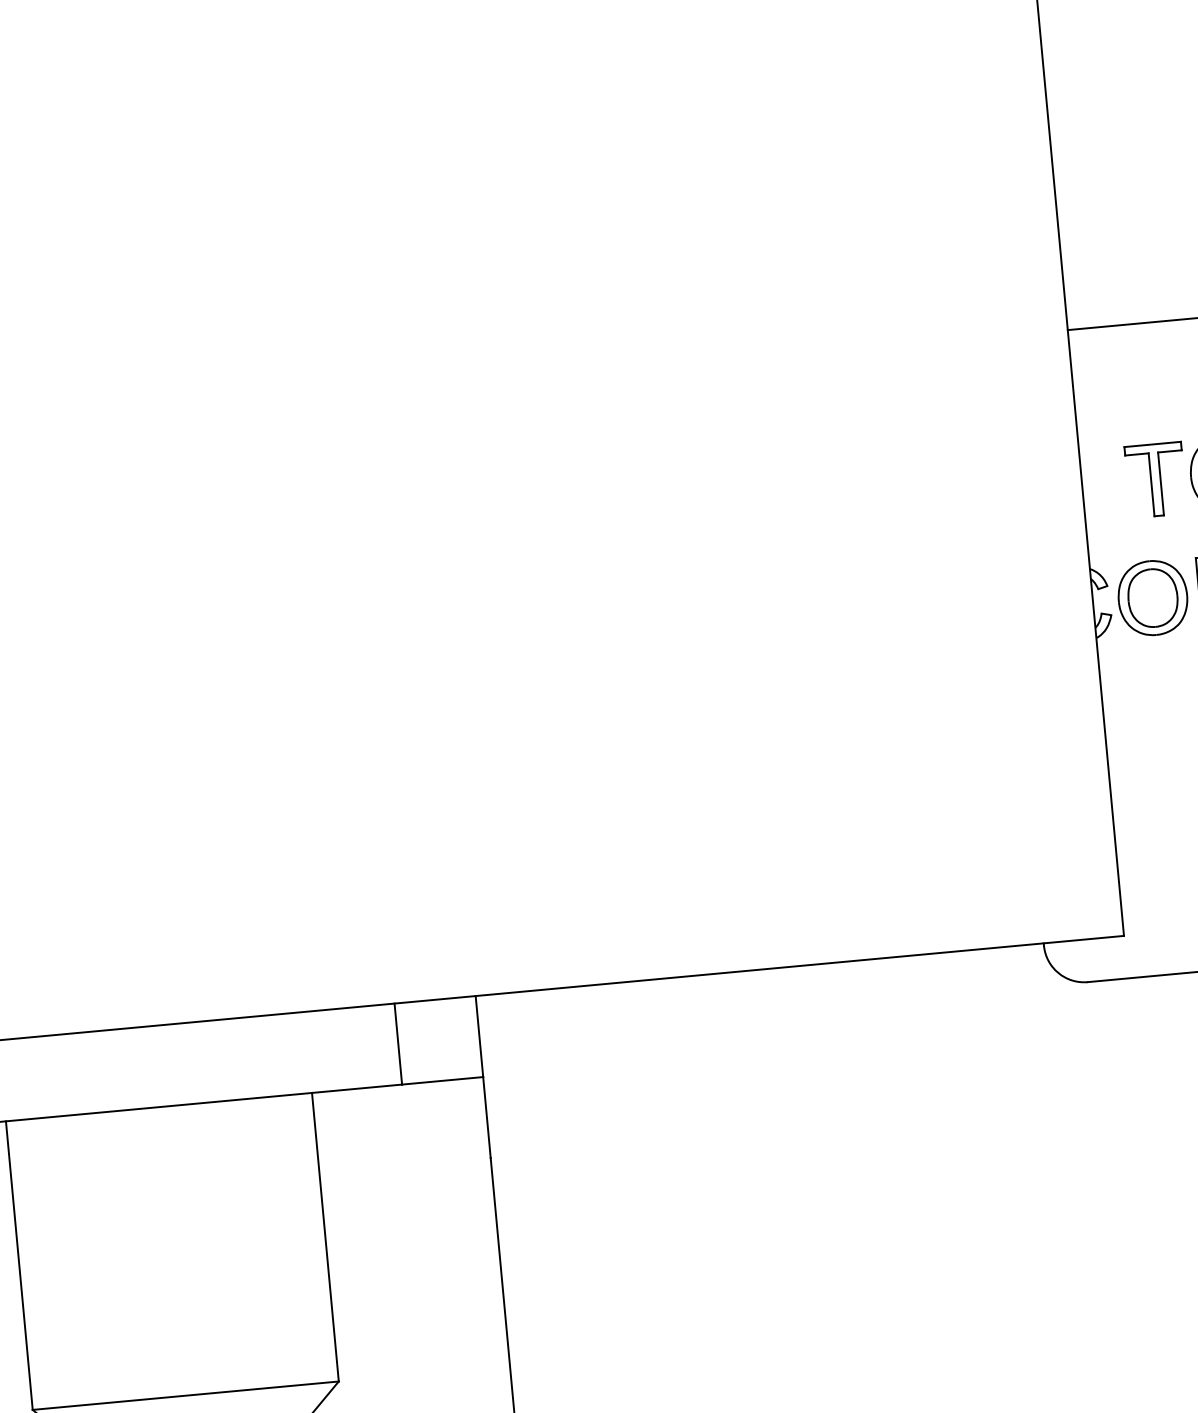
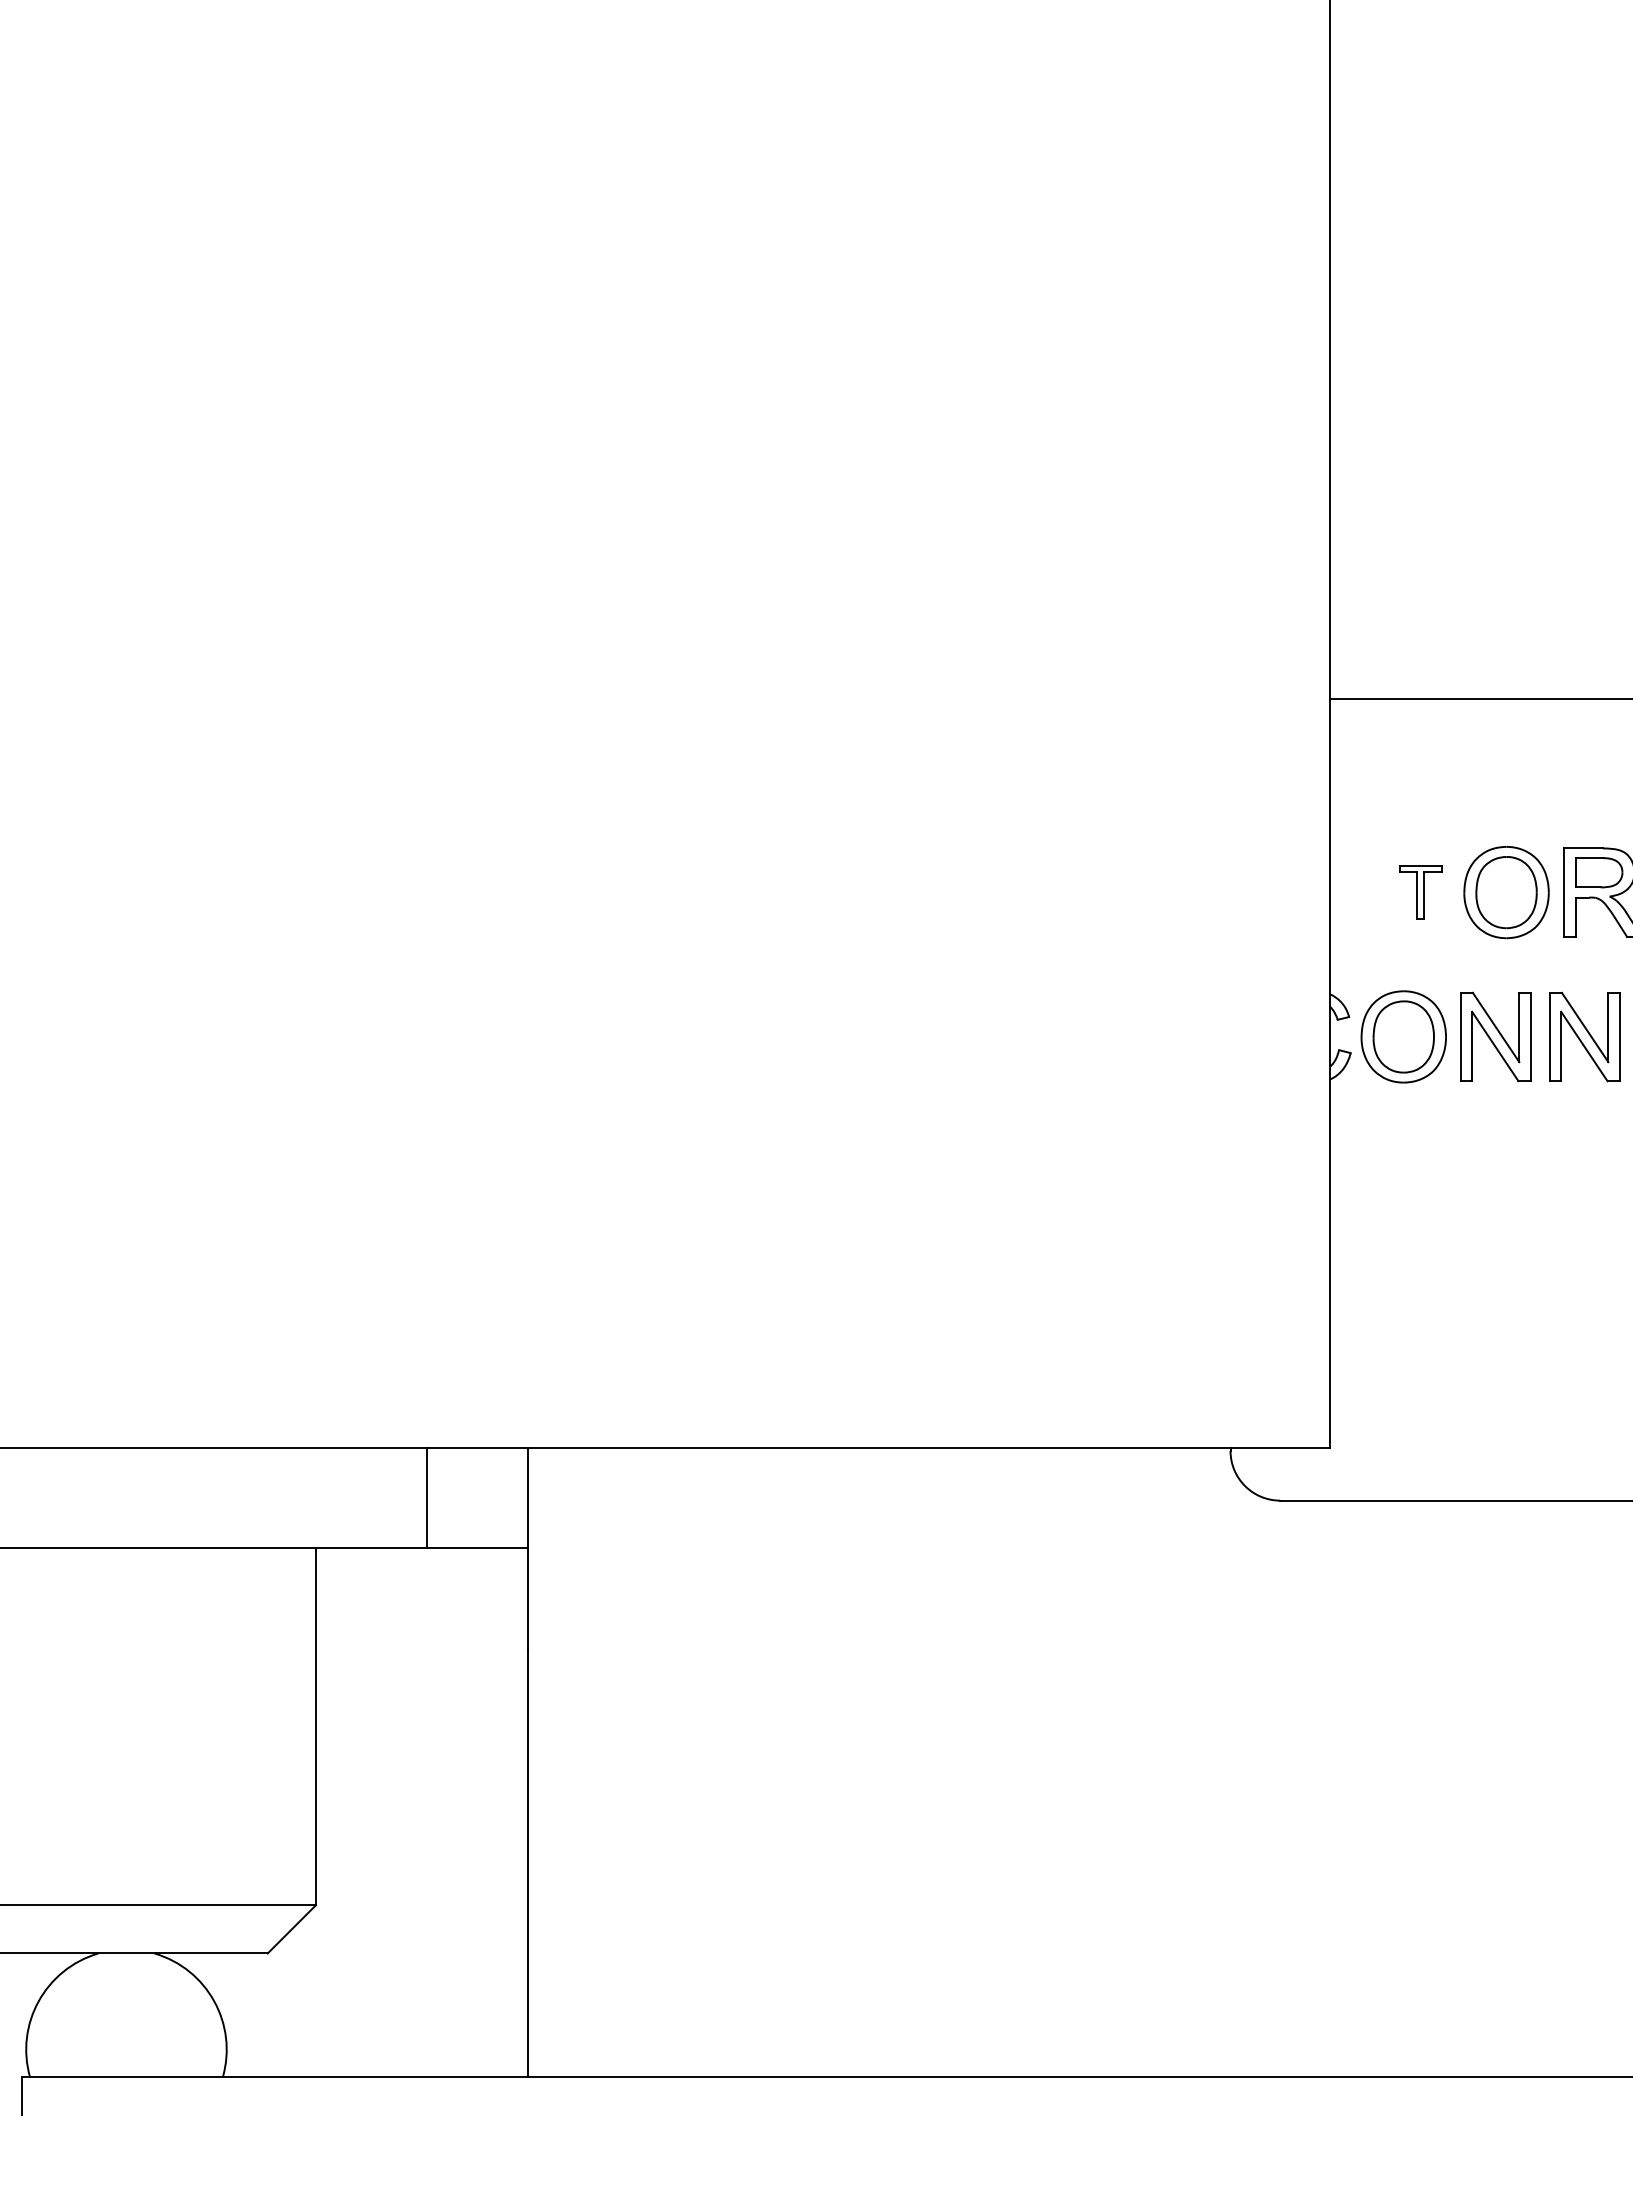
part: (1155, 480) -> (1420, 892), size x0.6

